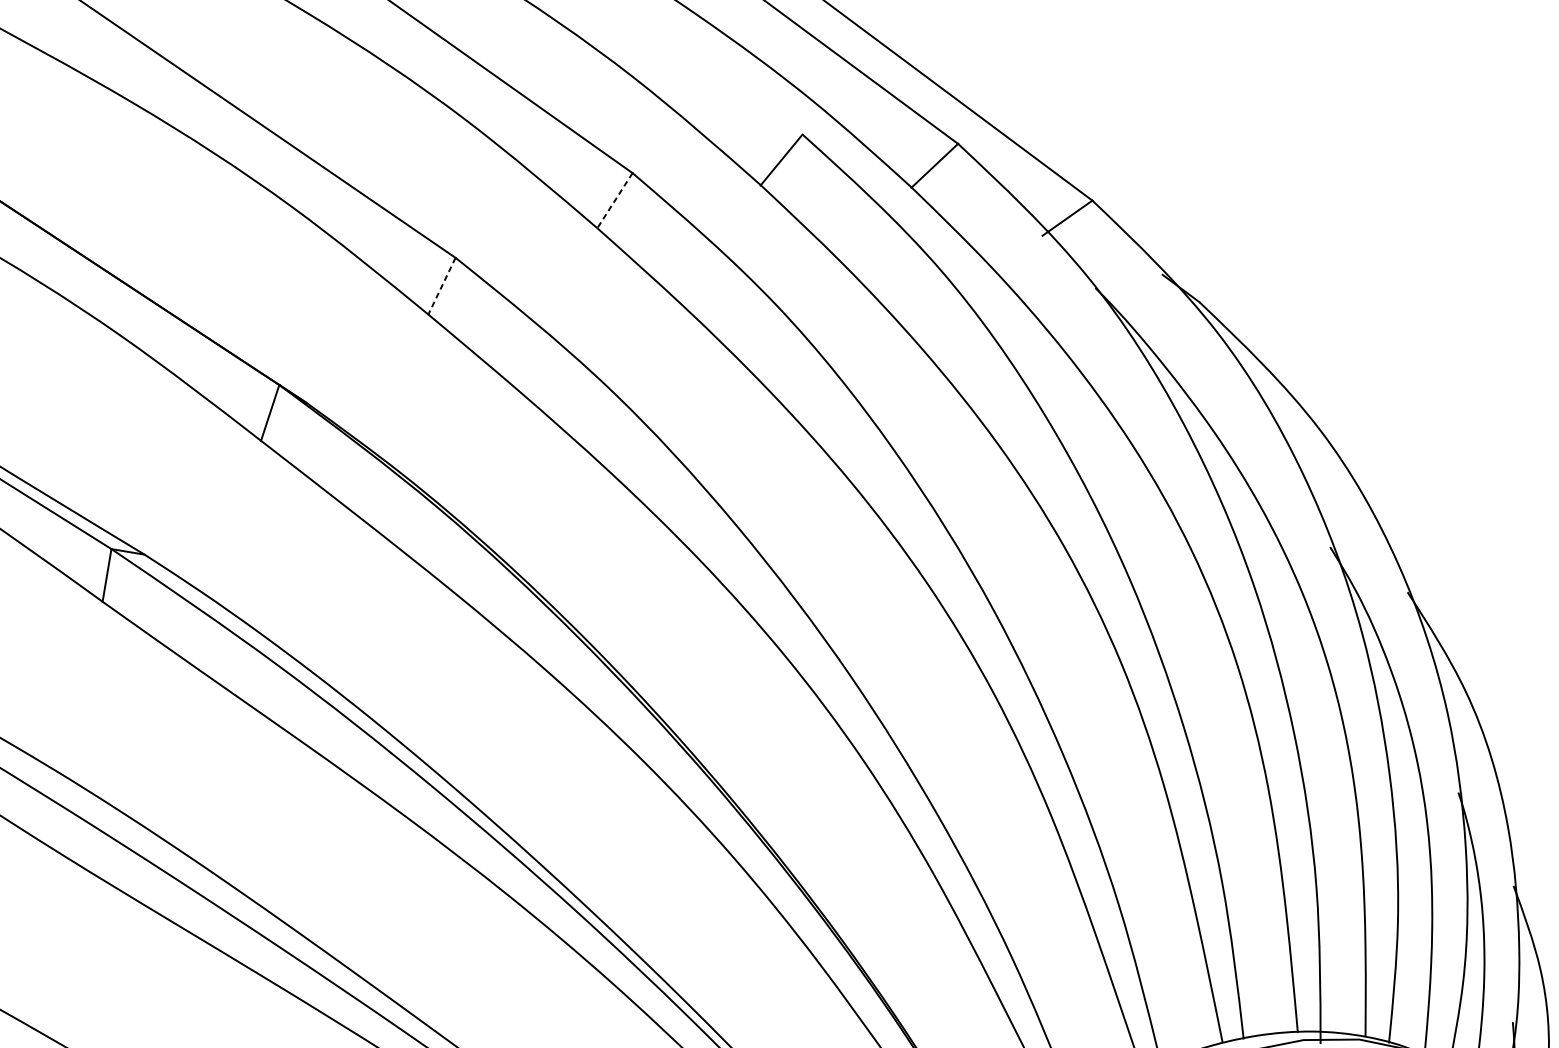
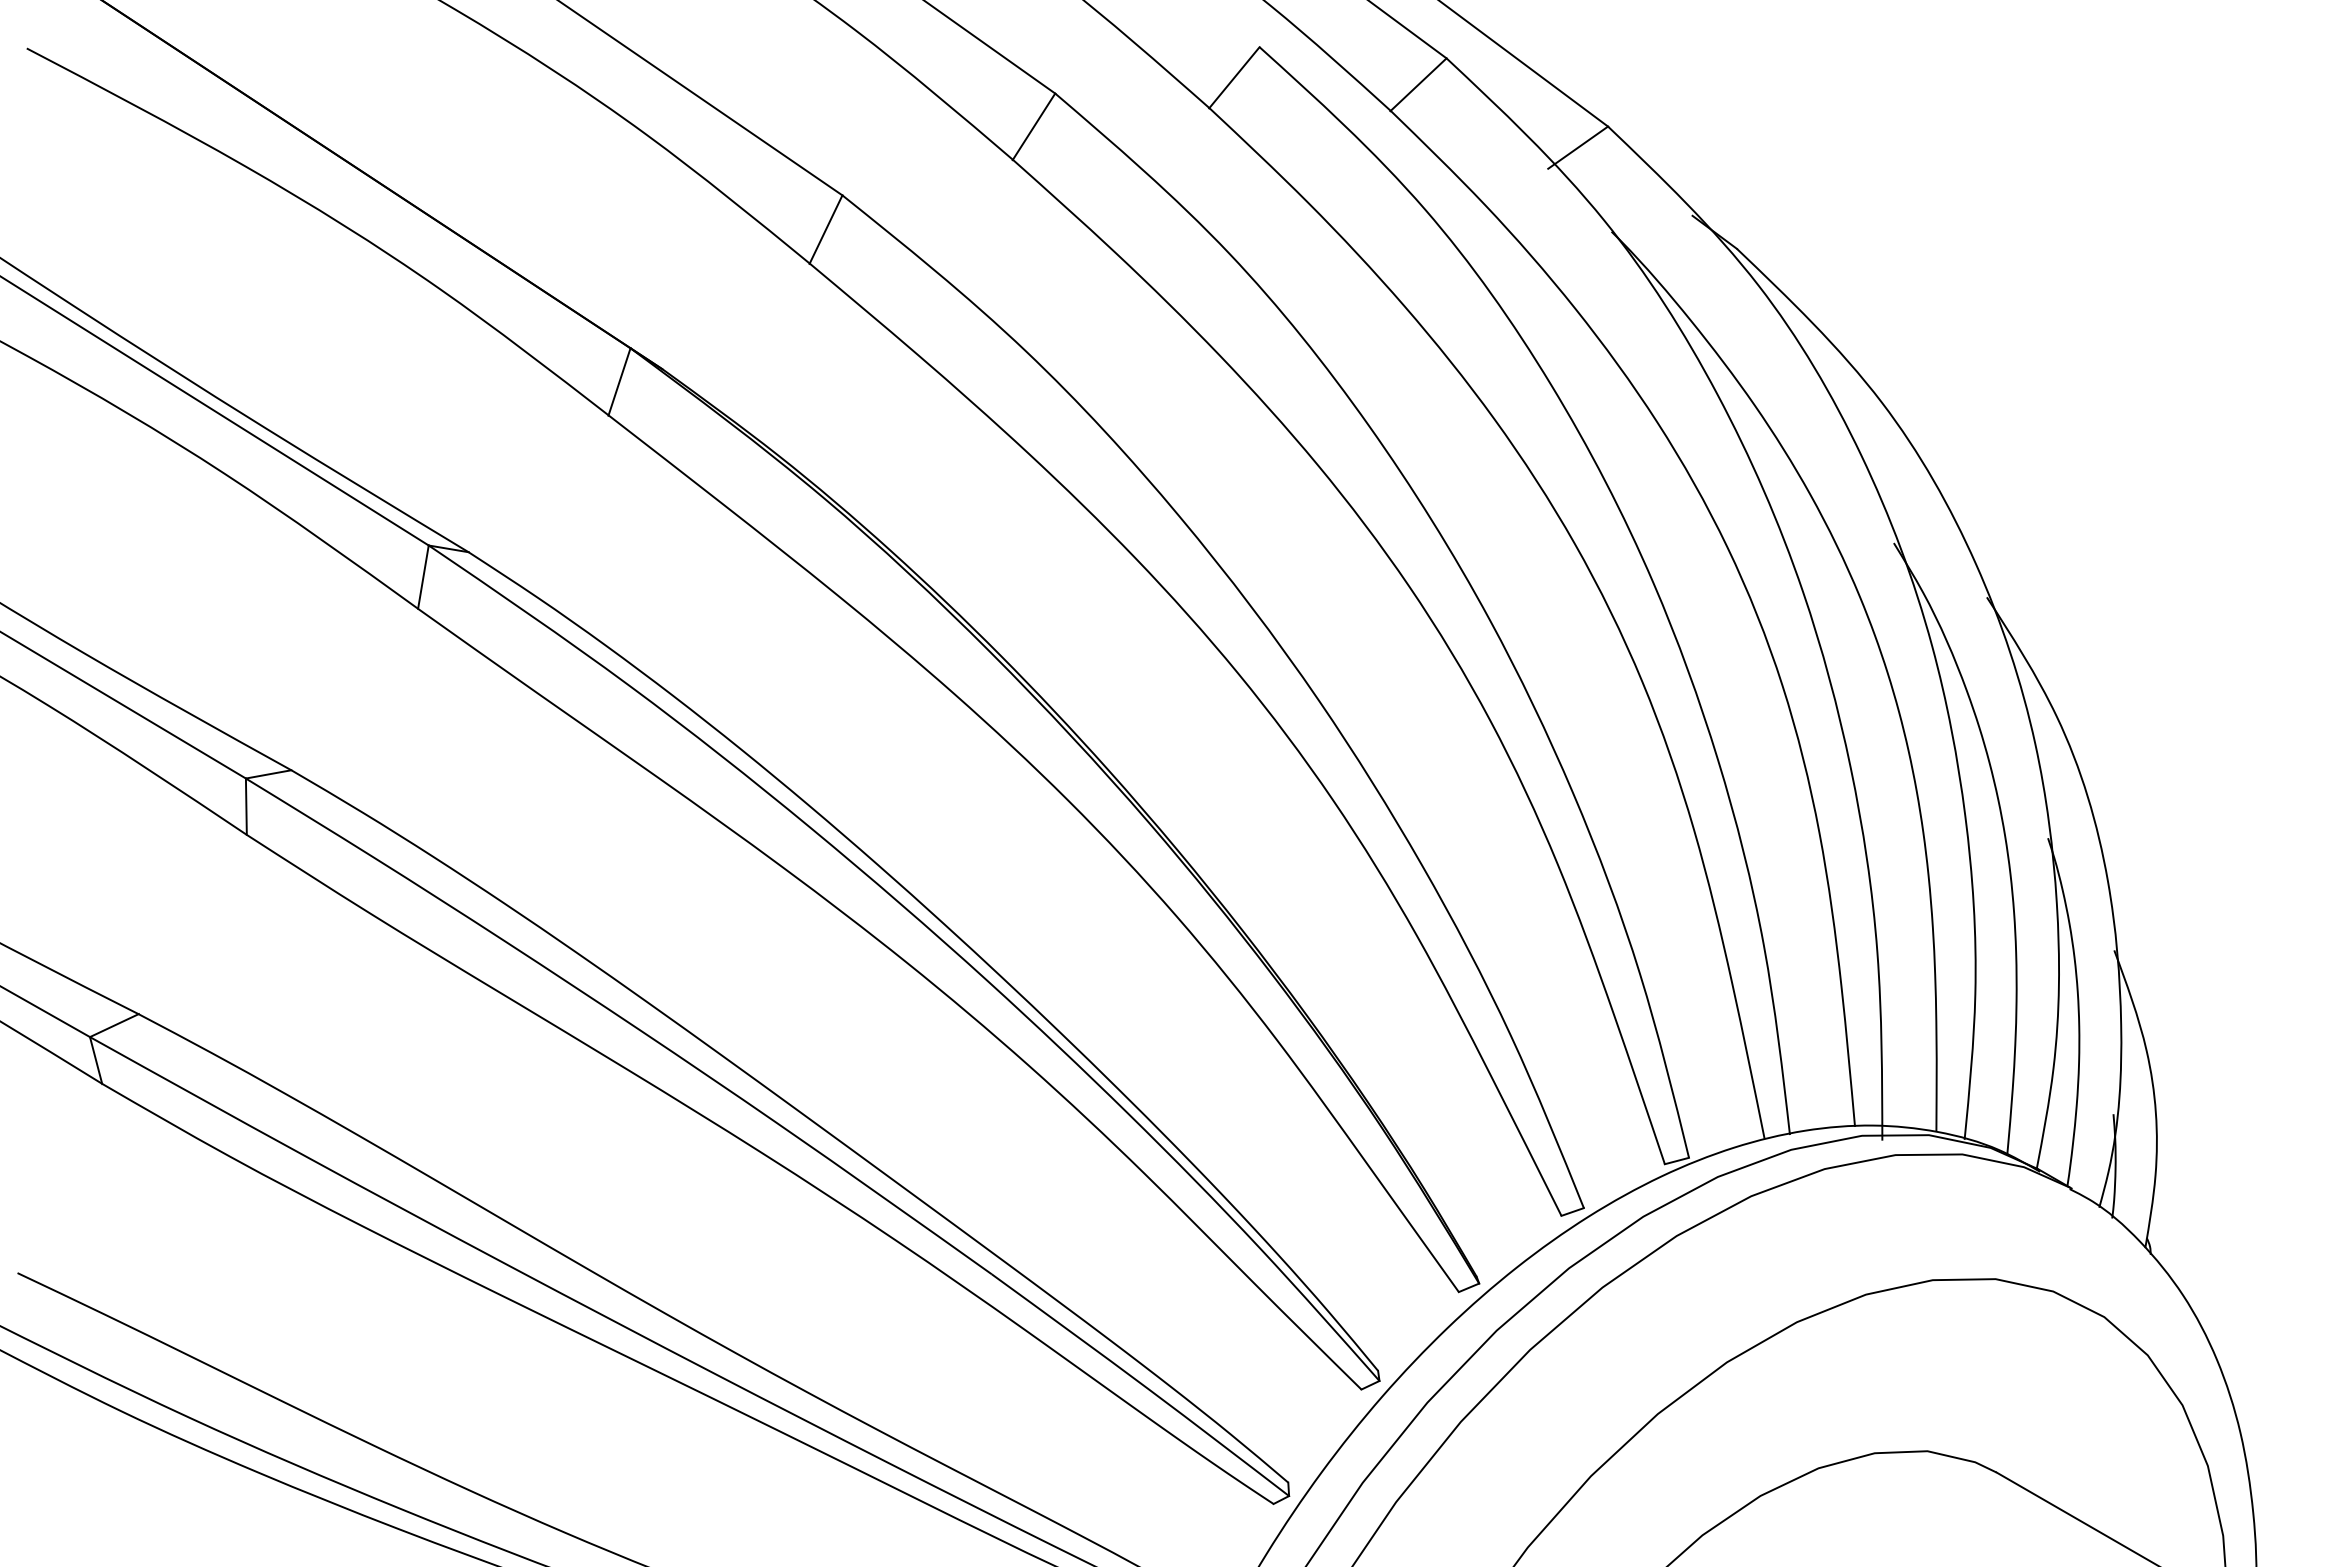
line: (614, 201) -> (1033, 127), dashed -> solid
line: (441, 287) -> (825, 230), dashed -> solid

